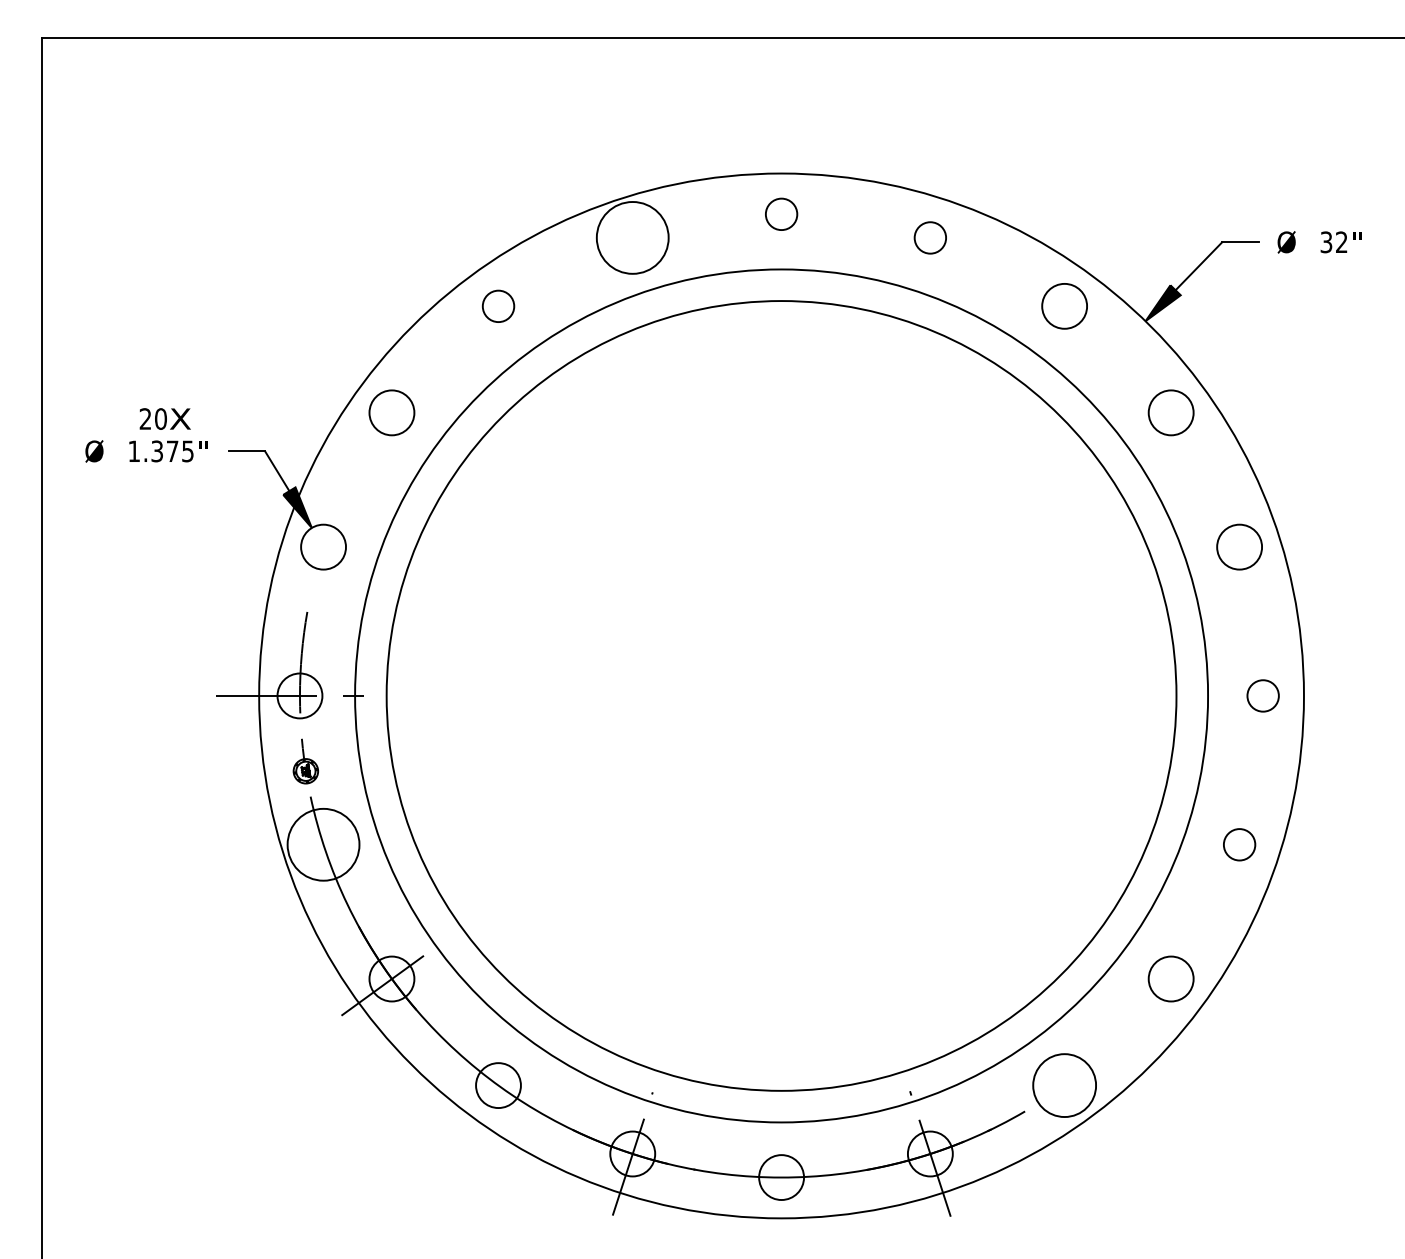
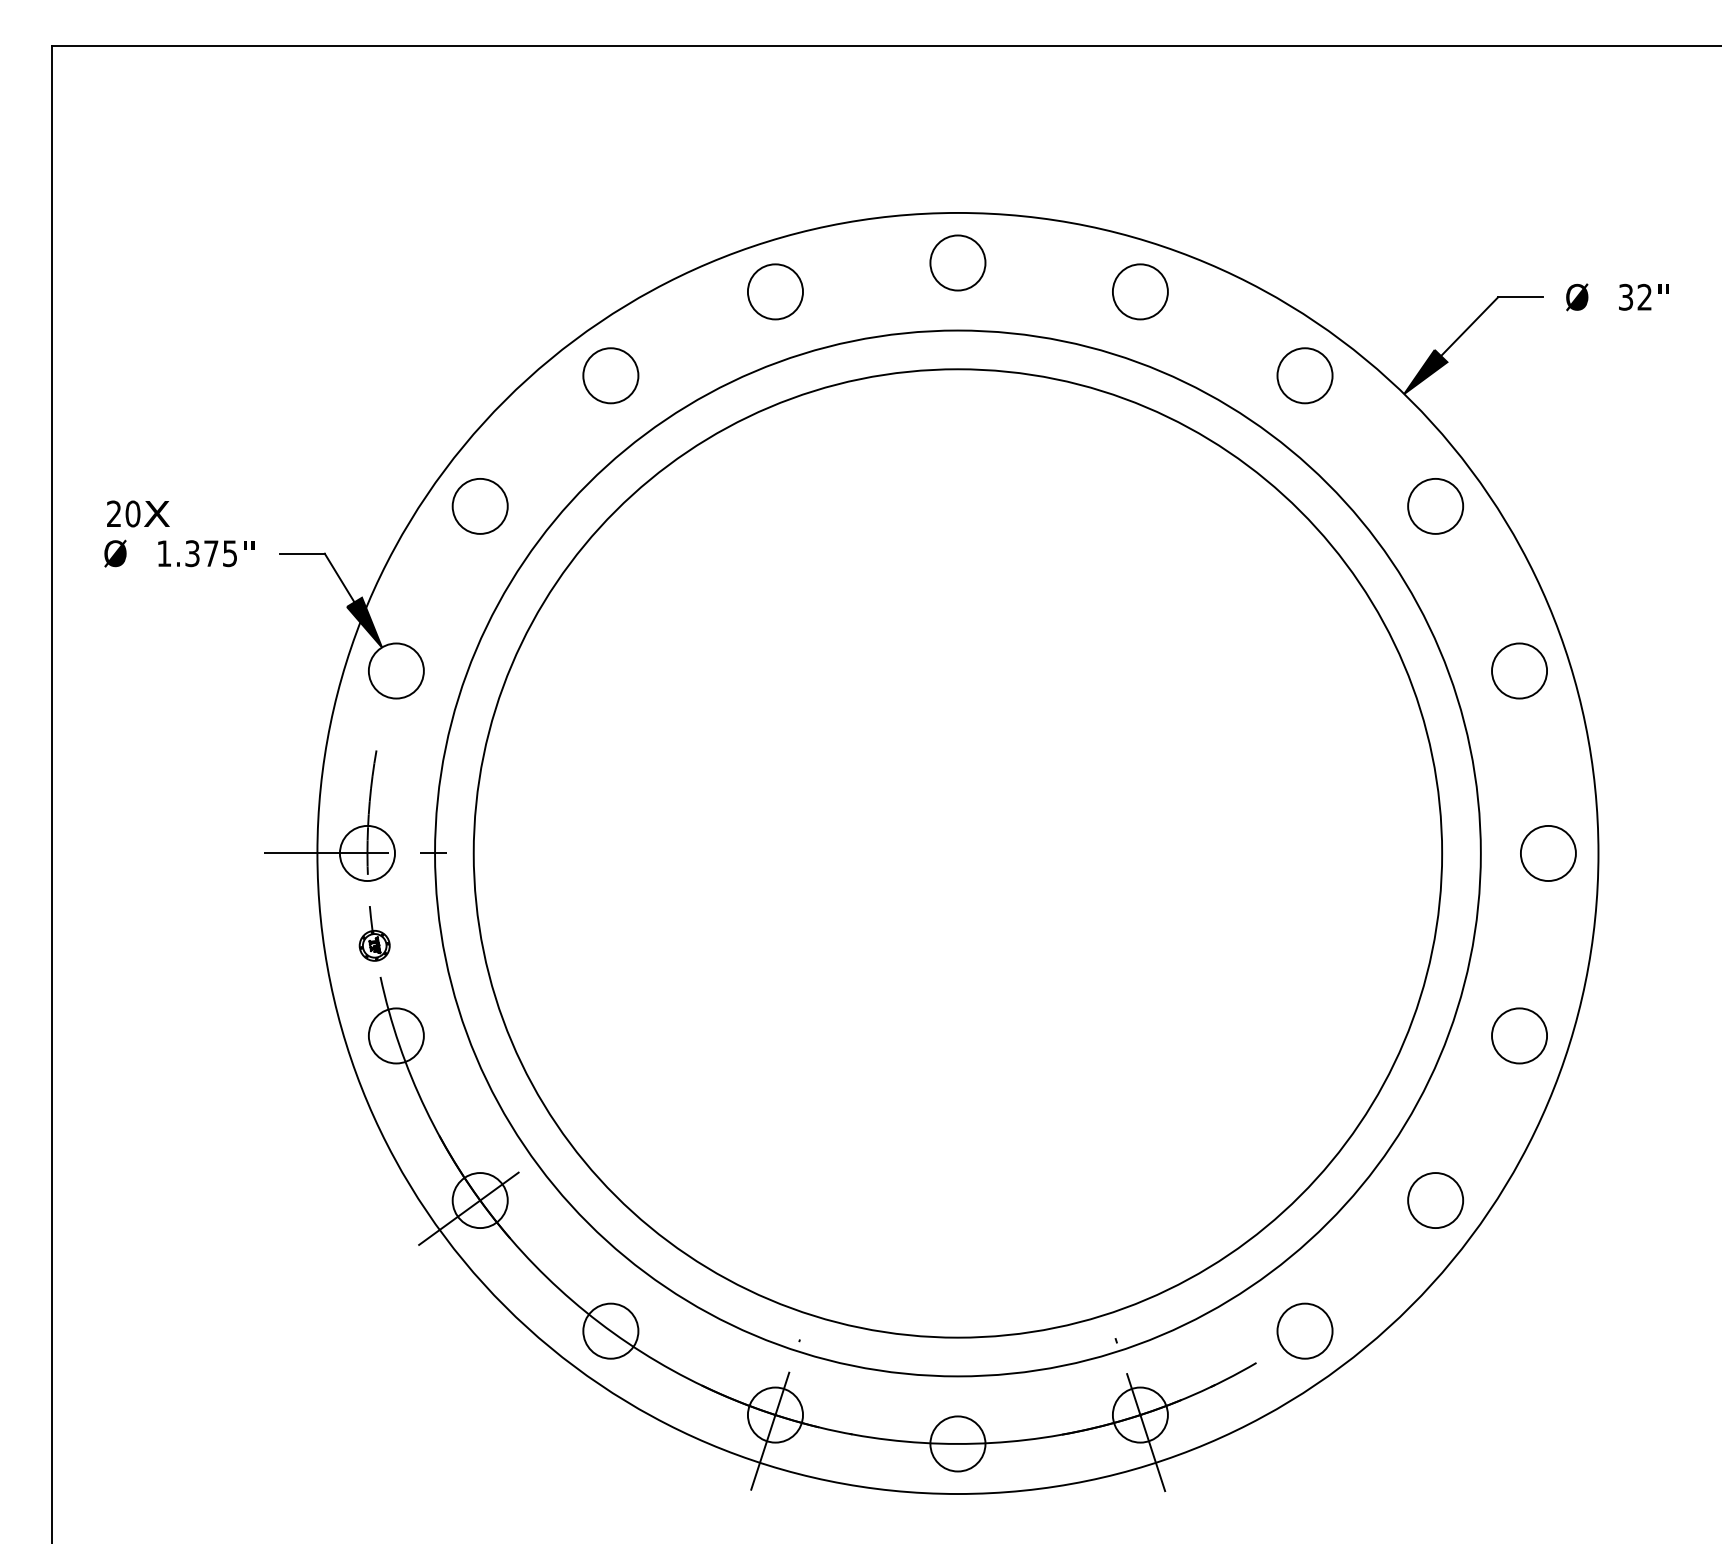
circle: (781, 213) -> (957, 262), size x1.43
circle: (632, 237) -> (775, 291), size x0.62
circle: (930, 237) -> (1140, 291), size x1.43
circle: (498, 306) -> (610, 375), size x1.43
text: (165, 418) -> (138, 513), moved
circle: (1263, 695) -> (1548, 853), size x1.43
circle: (322, 844) -> (395, 1035), size x0.62
circle: (1239, 844) -> (1519, 1035), size x1.43
circle: (1064, 1085) -> (1304, 1330), size x0.71

